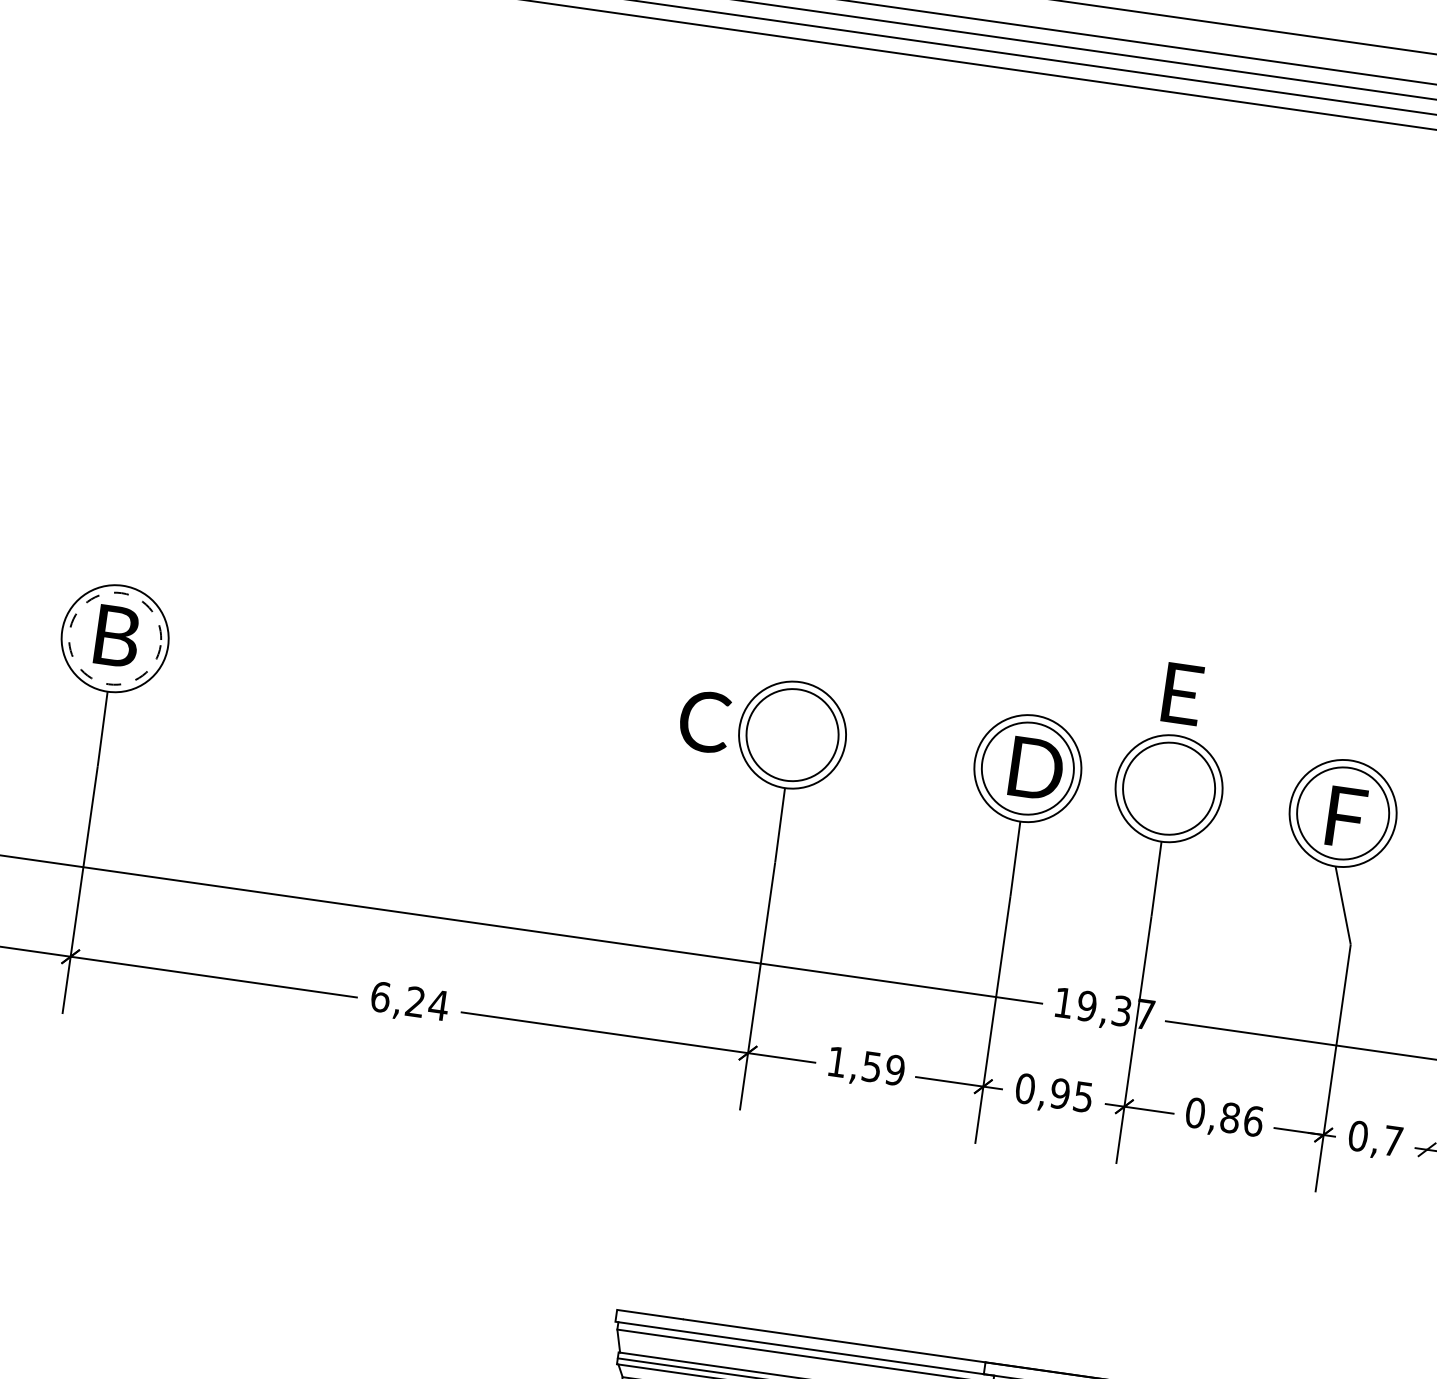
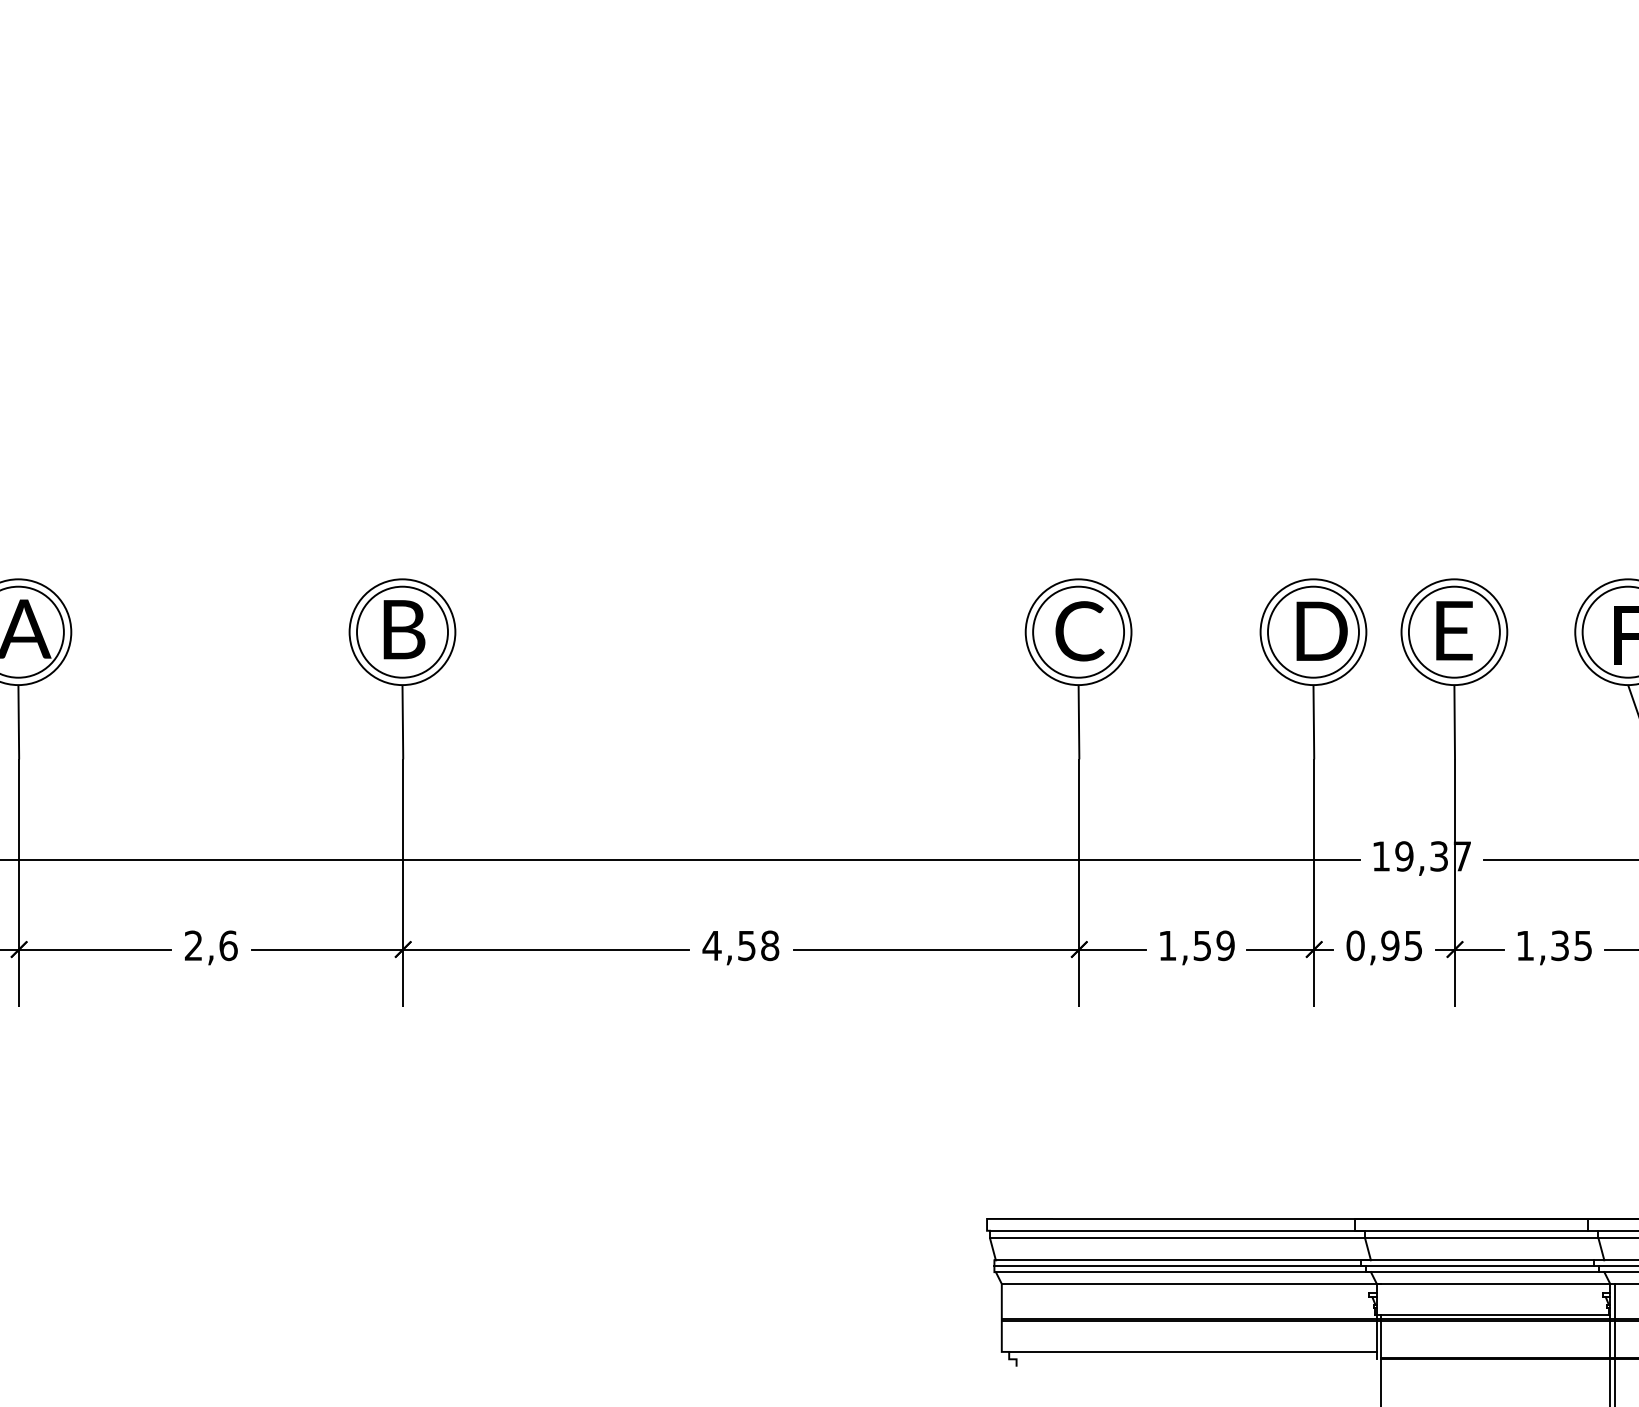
circle: (115, 638) -> (402, 631), dashed -> solid
text: (1182, 693) -> (1454, 630), moved
text: (704, 721) -> (1079, 631), moved
text: (409, 1000) -> (740, 945), 6,24 -> 4,58
text: (1224, 1116) -> (1554, 945), 0,86 -> 1,35

